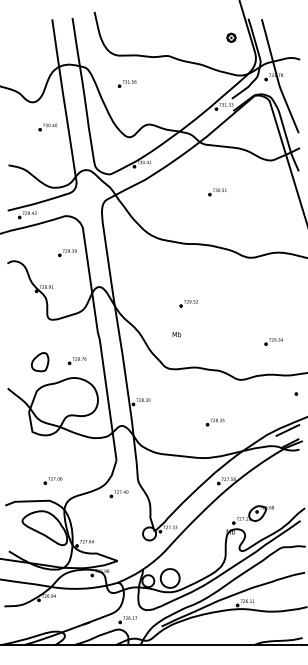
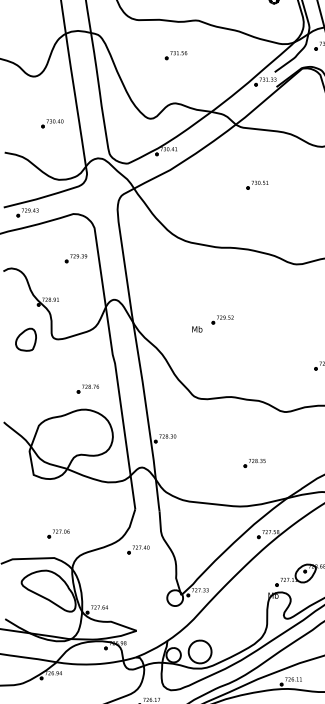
part: (126, 83) -> (175, 54), moved
part: (47, 127) -> (51, 123), moved
text: (176, 334) -> (196, 329), moved
part: (40, 362) -> (26, 340), moved

